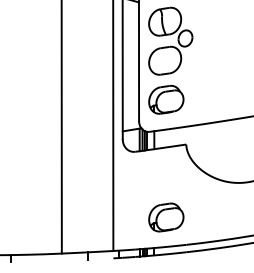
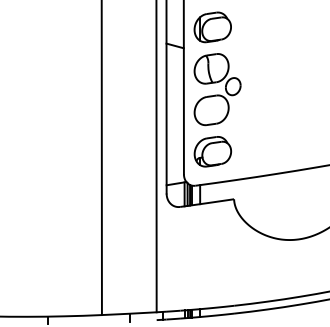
part: (165, 217) -> (212, 276), removed

